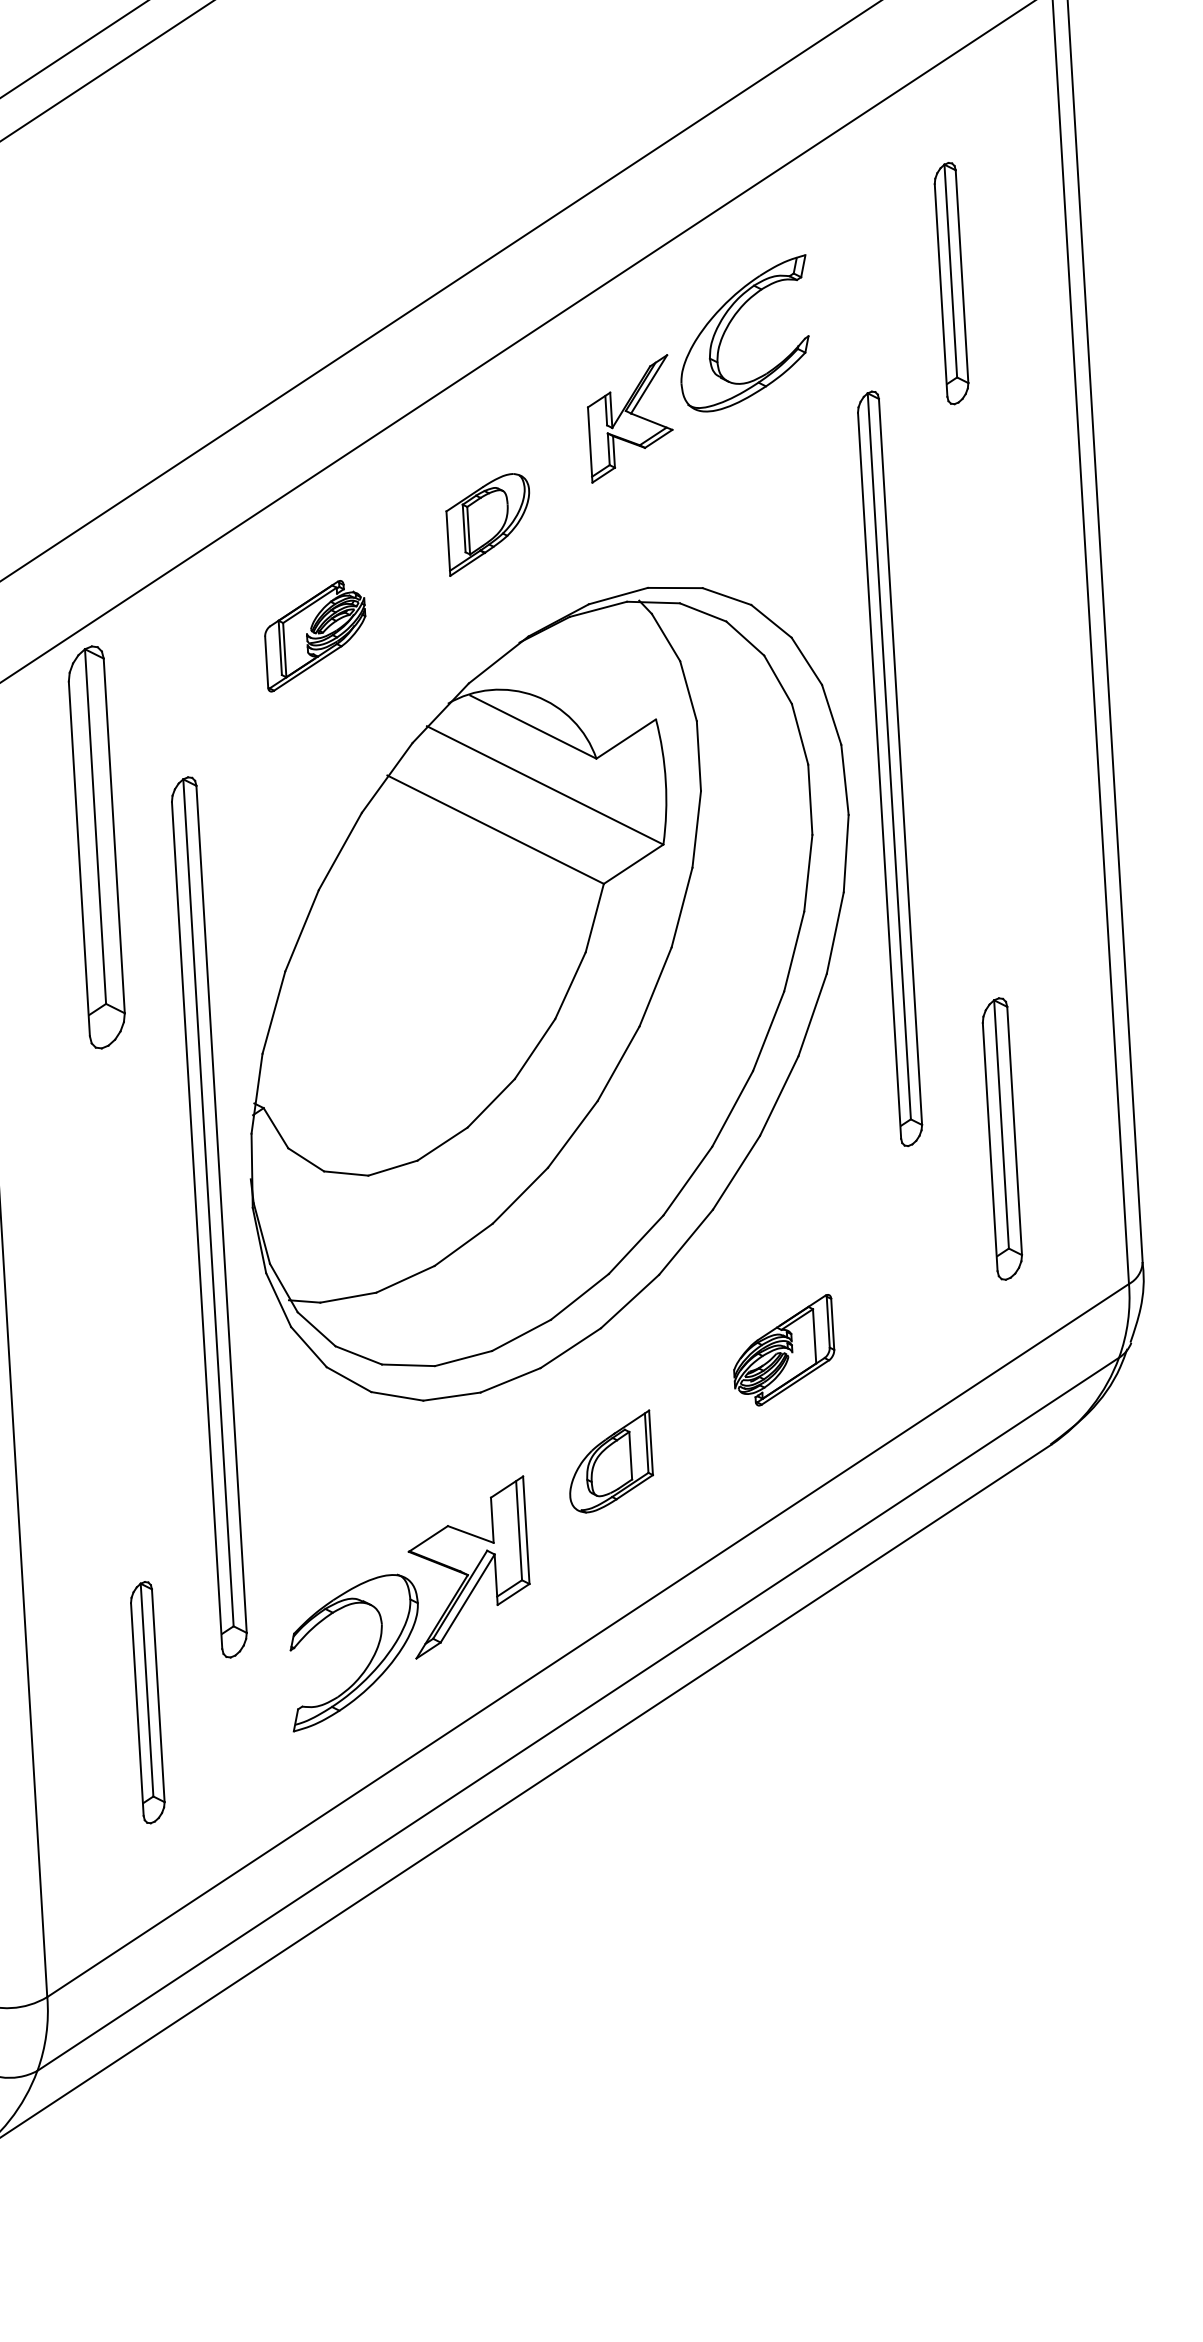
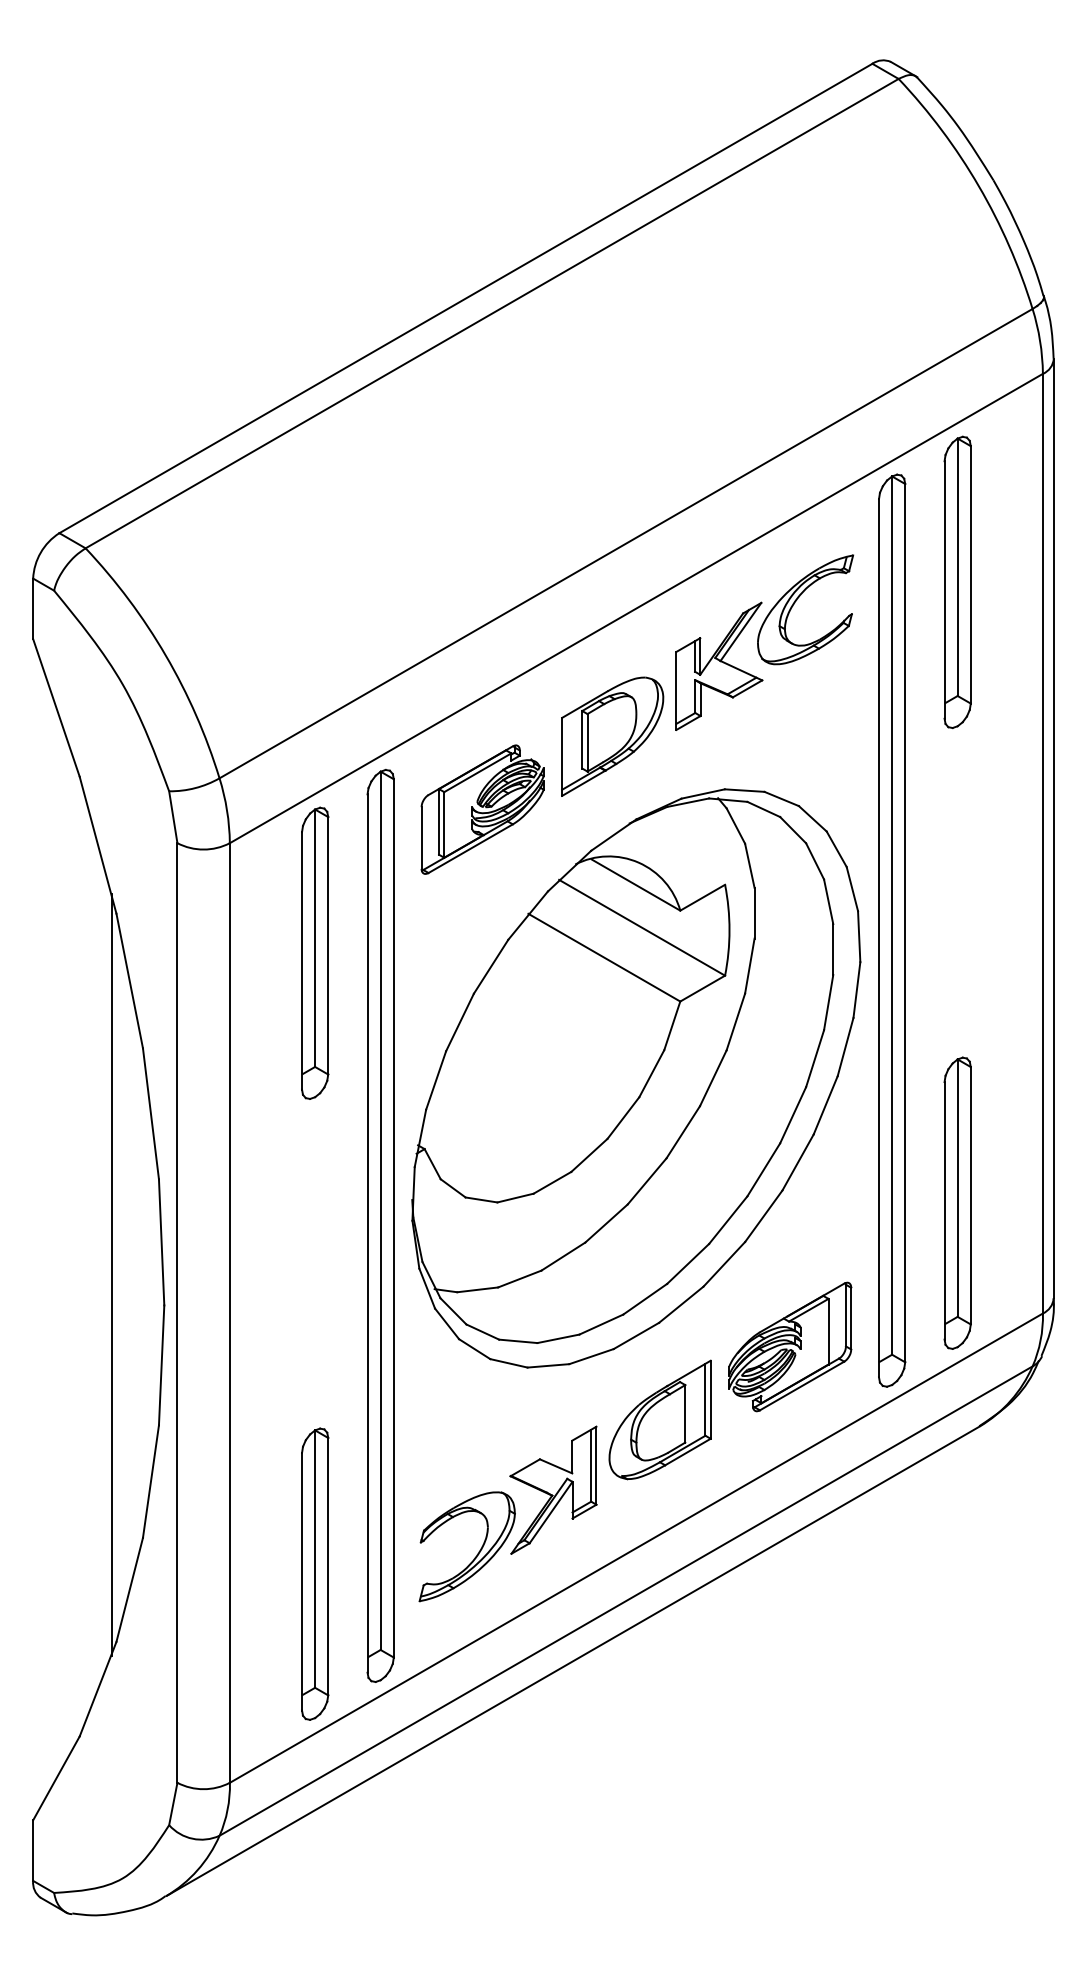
part: (951, 282) -> (957, 581), size x1.67
part: (630, 417) -> (719, 665), size x1.43
part: (488, 524) -> (612, 736), size x1.67
part: (315, 635) -> (482, 809), size x1.67
part: (890, 768) -> (892, 930), size x1.67
part: (1002, 1138) -> (957, 1202), size x1.43
part: (209, 1216) -> (380, 1225), size x1.43
part: (783, 1350) -> (790, 1346), size x1.67
part: (609, 1461) -> (659, 1419), size x1.67
part: (148, 1701) -> (315, 1573), size x1.67

